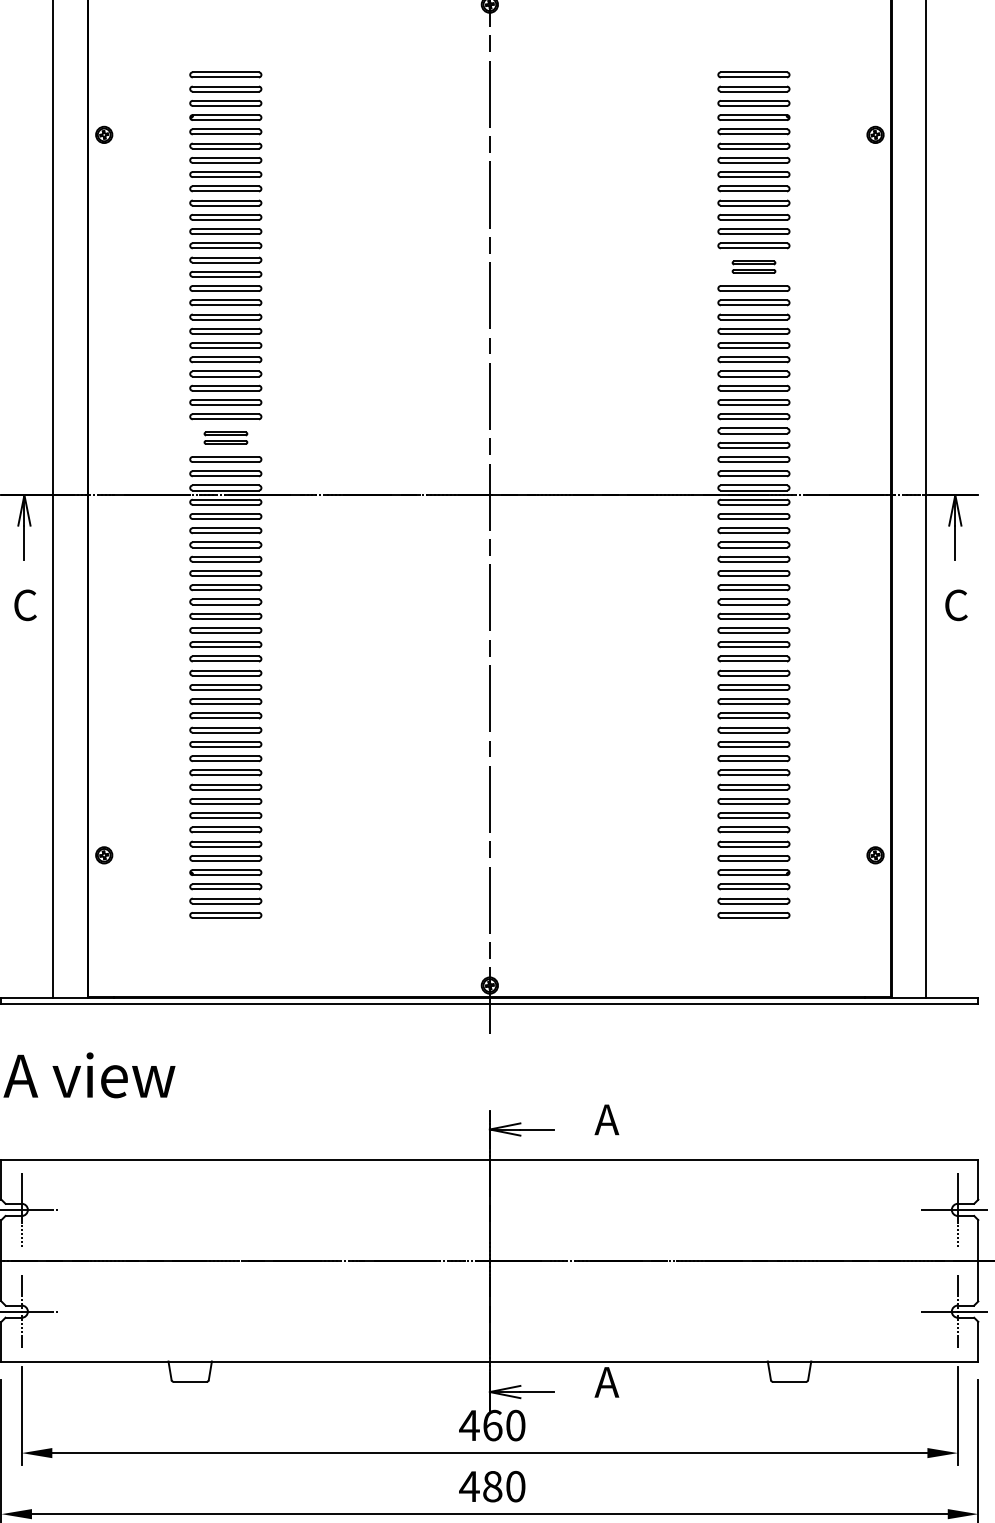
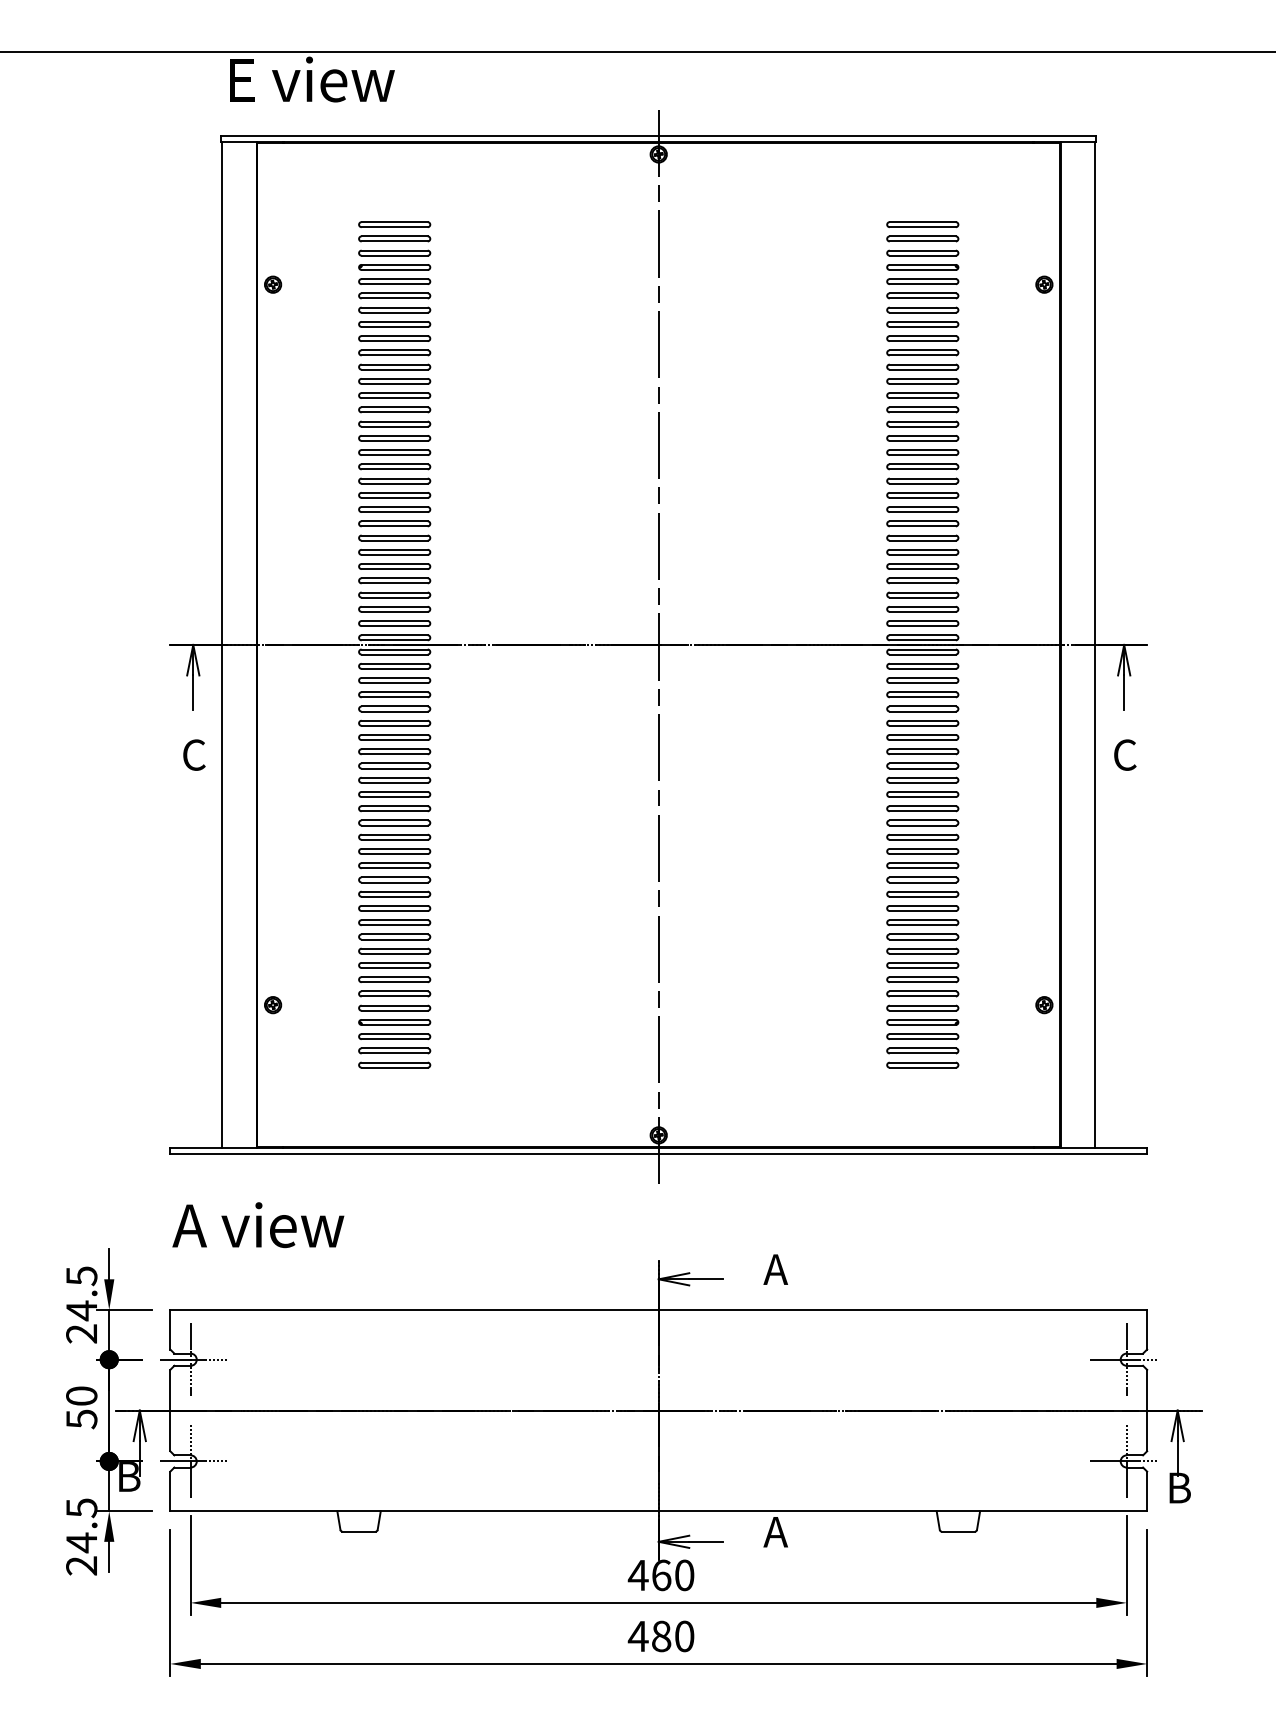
part: (753, 266) -> (922, 416), size x1.67
part: (225, 437) -> (394, 587), size x1.67

